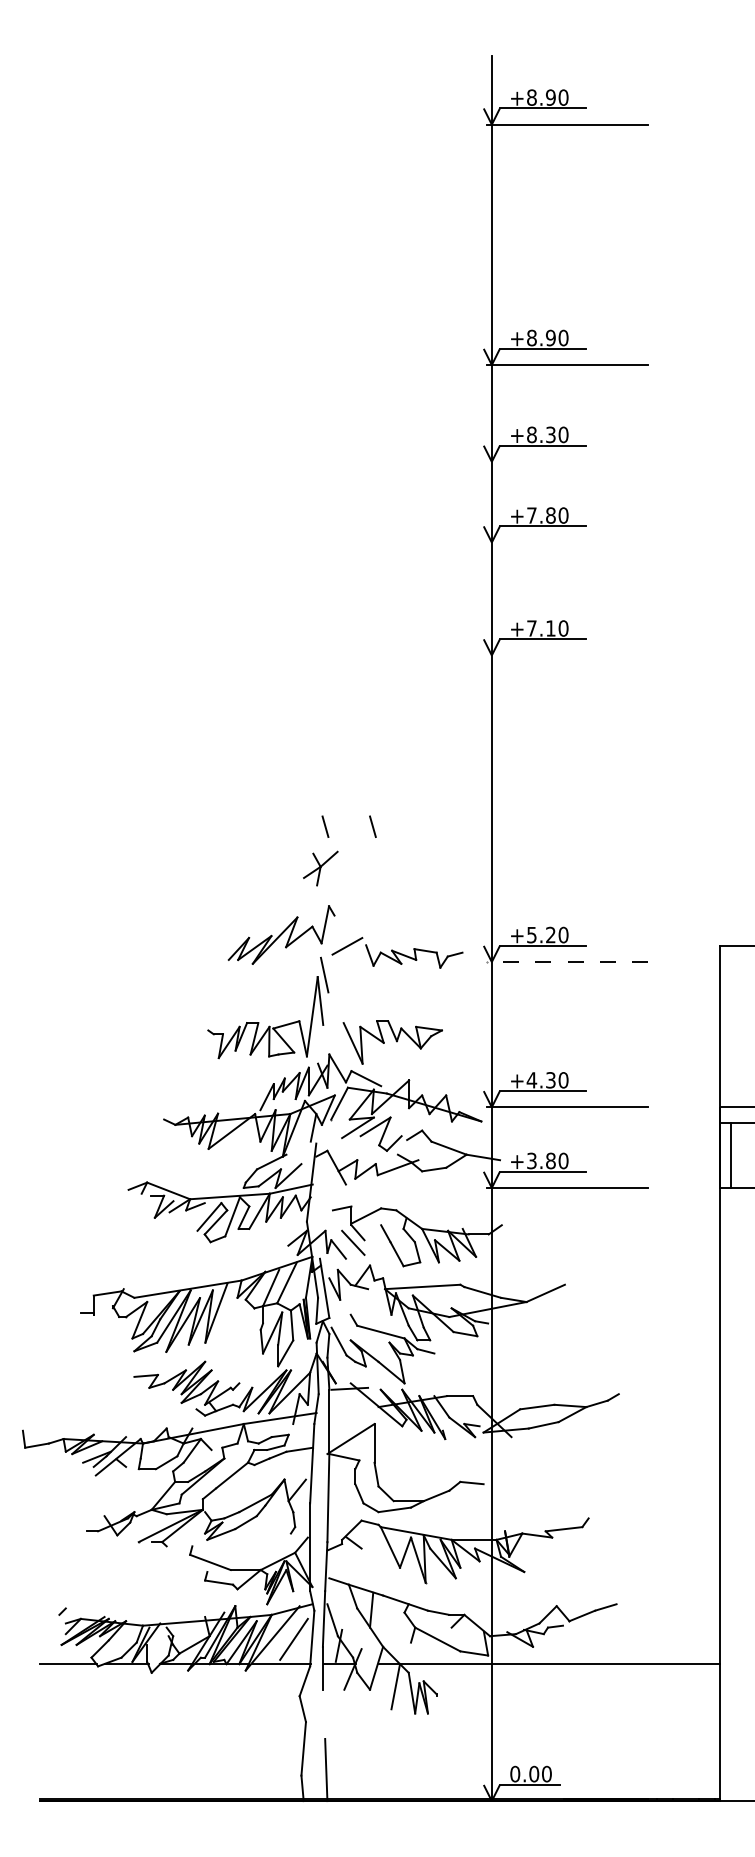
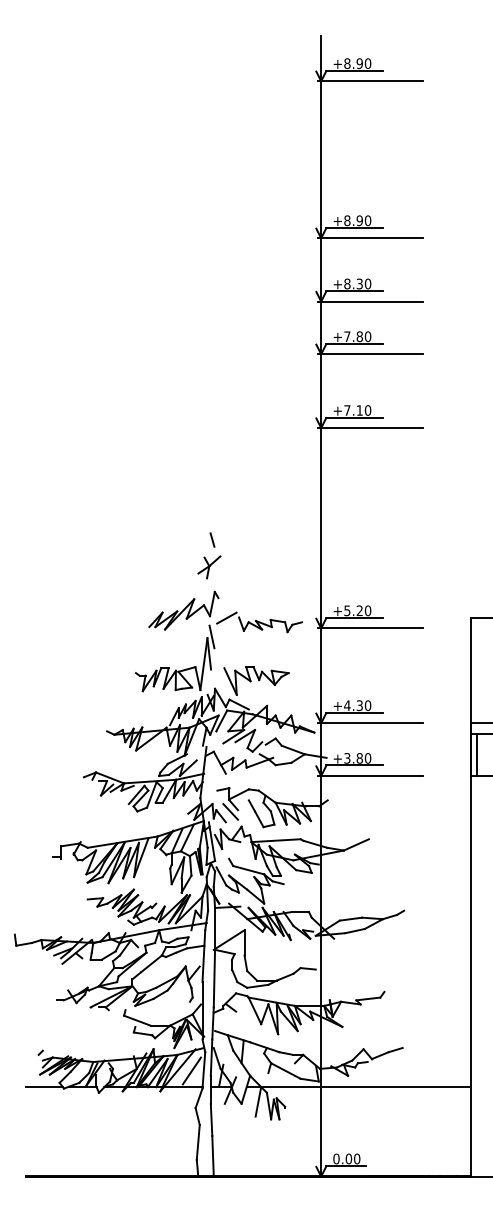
line: (567, 461) -> (370, 301), added
line: (567, 542) -> (370, 354), added
line: (567, 656) -> (370, 428), added
line: (372, 825) -> (243, 539), removed
line: (567, 962) -> (370, 628), dashed -> solid
line: (323, 1713) -> (211, 1119), added

